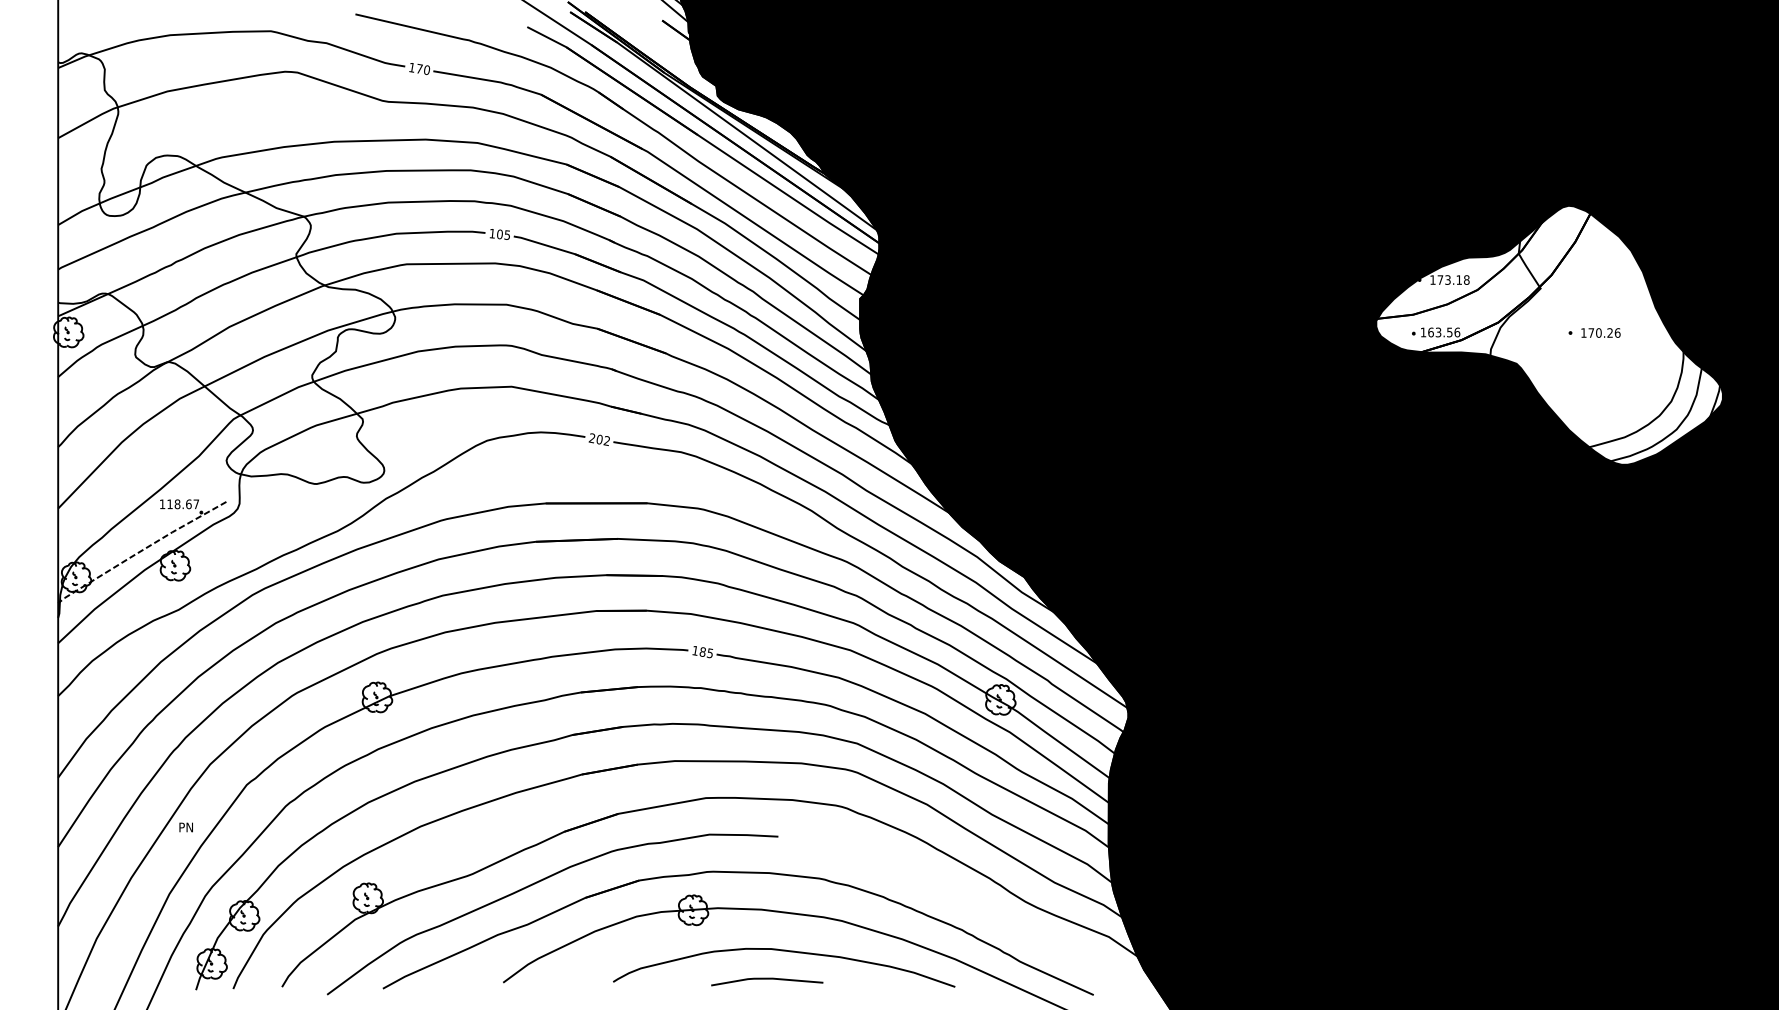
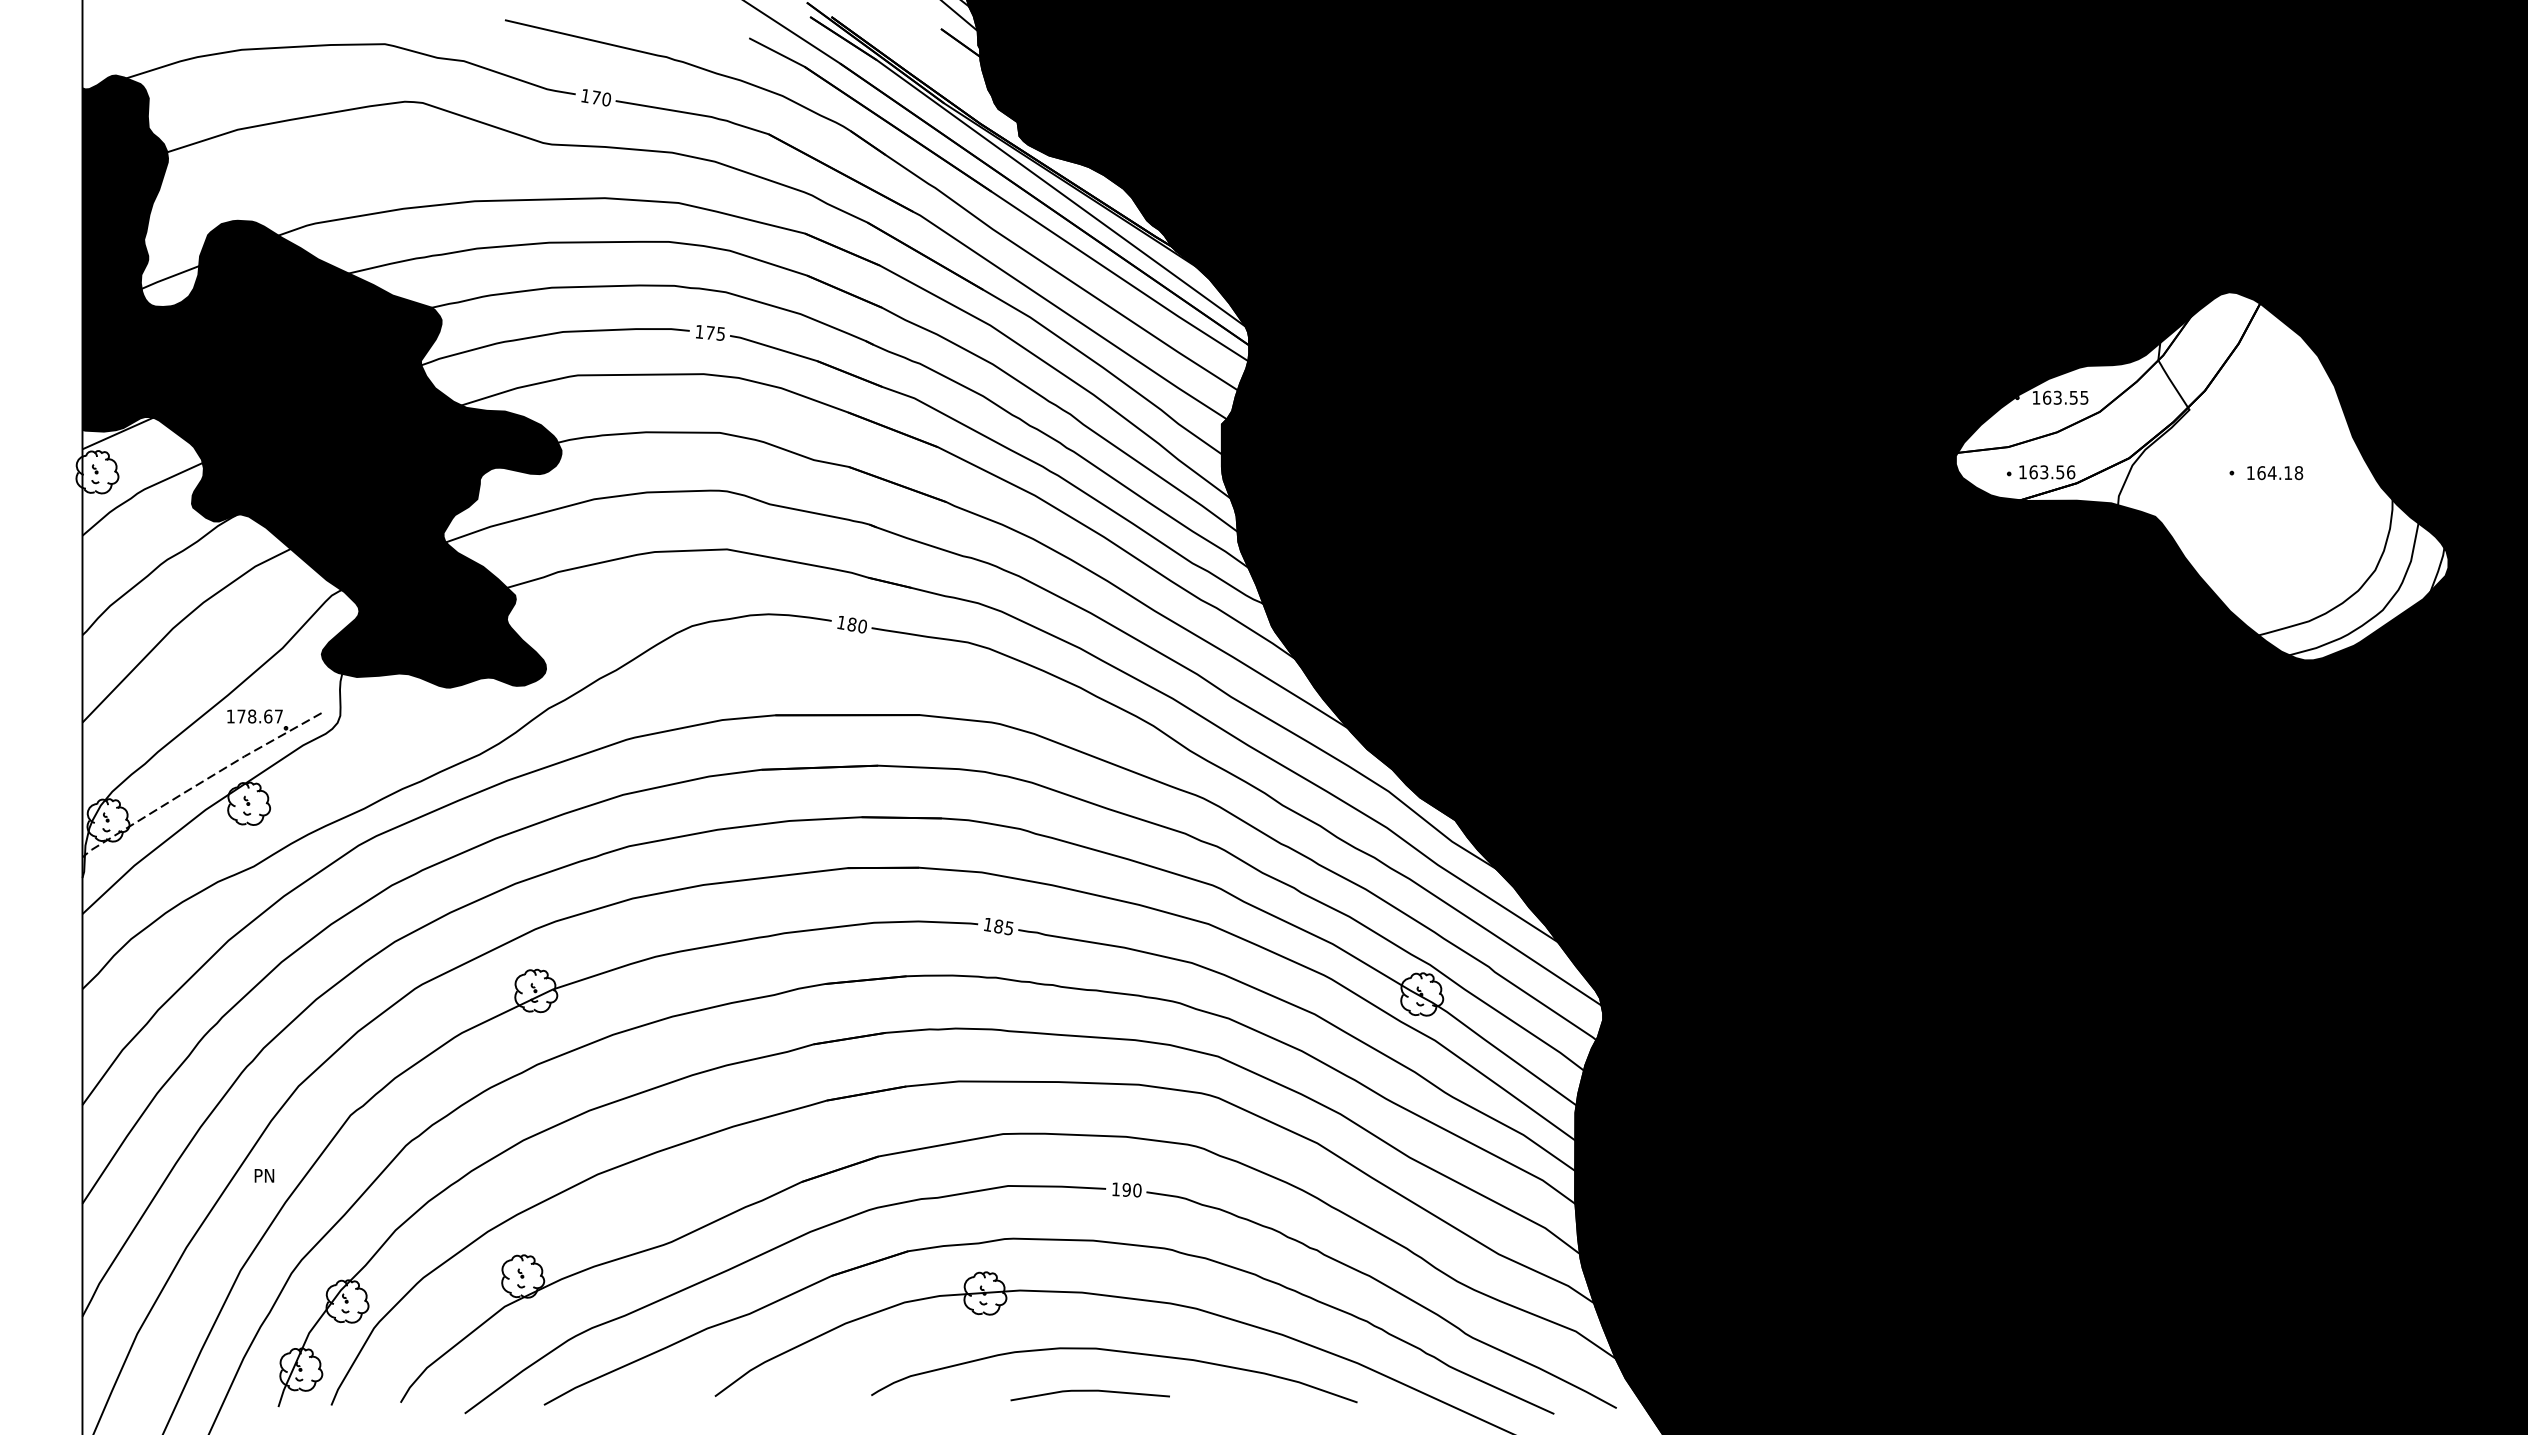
text: (500, 234) -> (710, 332), 105 -> 175
fill: (226, 268) -> (321, 381), added
text: (1453, 279) -> (2065, 397), 173.18 -> 163.55
text: (1604, 333) -> (2280, 473), 170.26 -> 164.18
text: (599, 439) -> (851, 624), 202 -> 180
text: (170, 504) -> (241, 716), 118.67 -> 178.67
part: (966, 900) -> (1373, 1279), added

